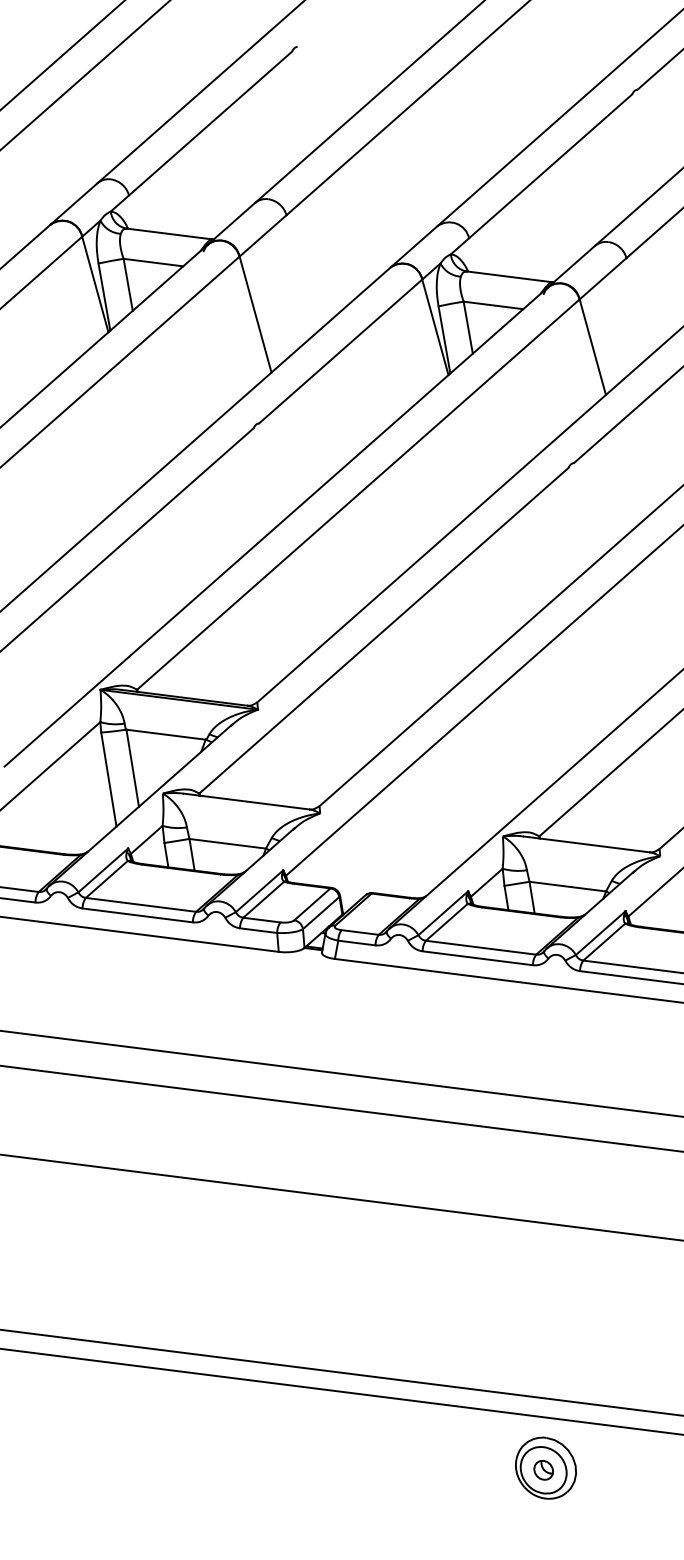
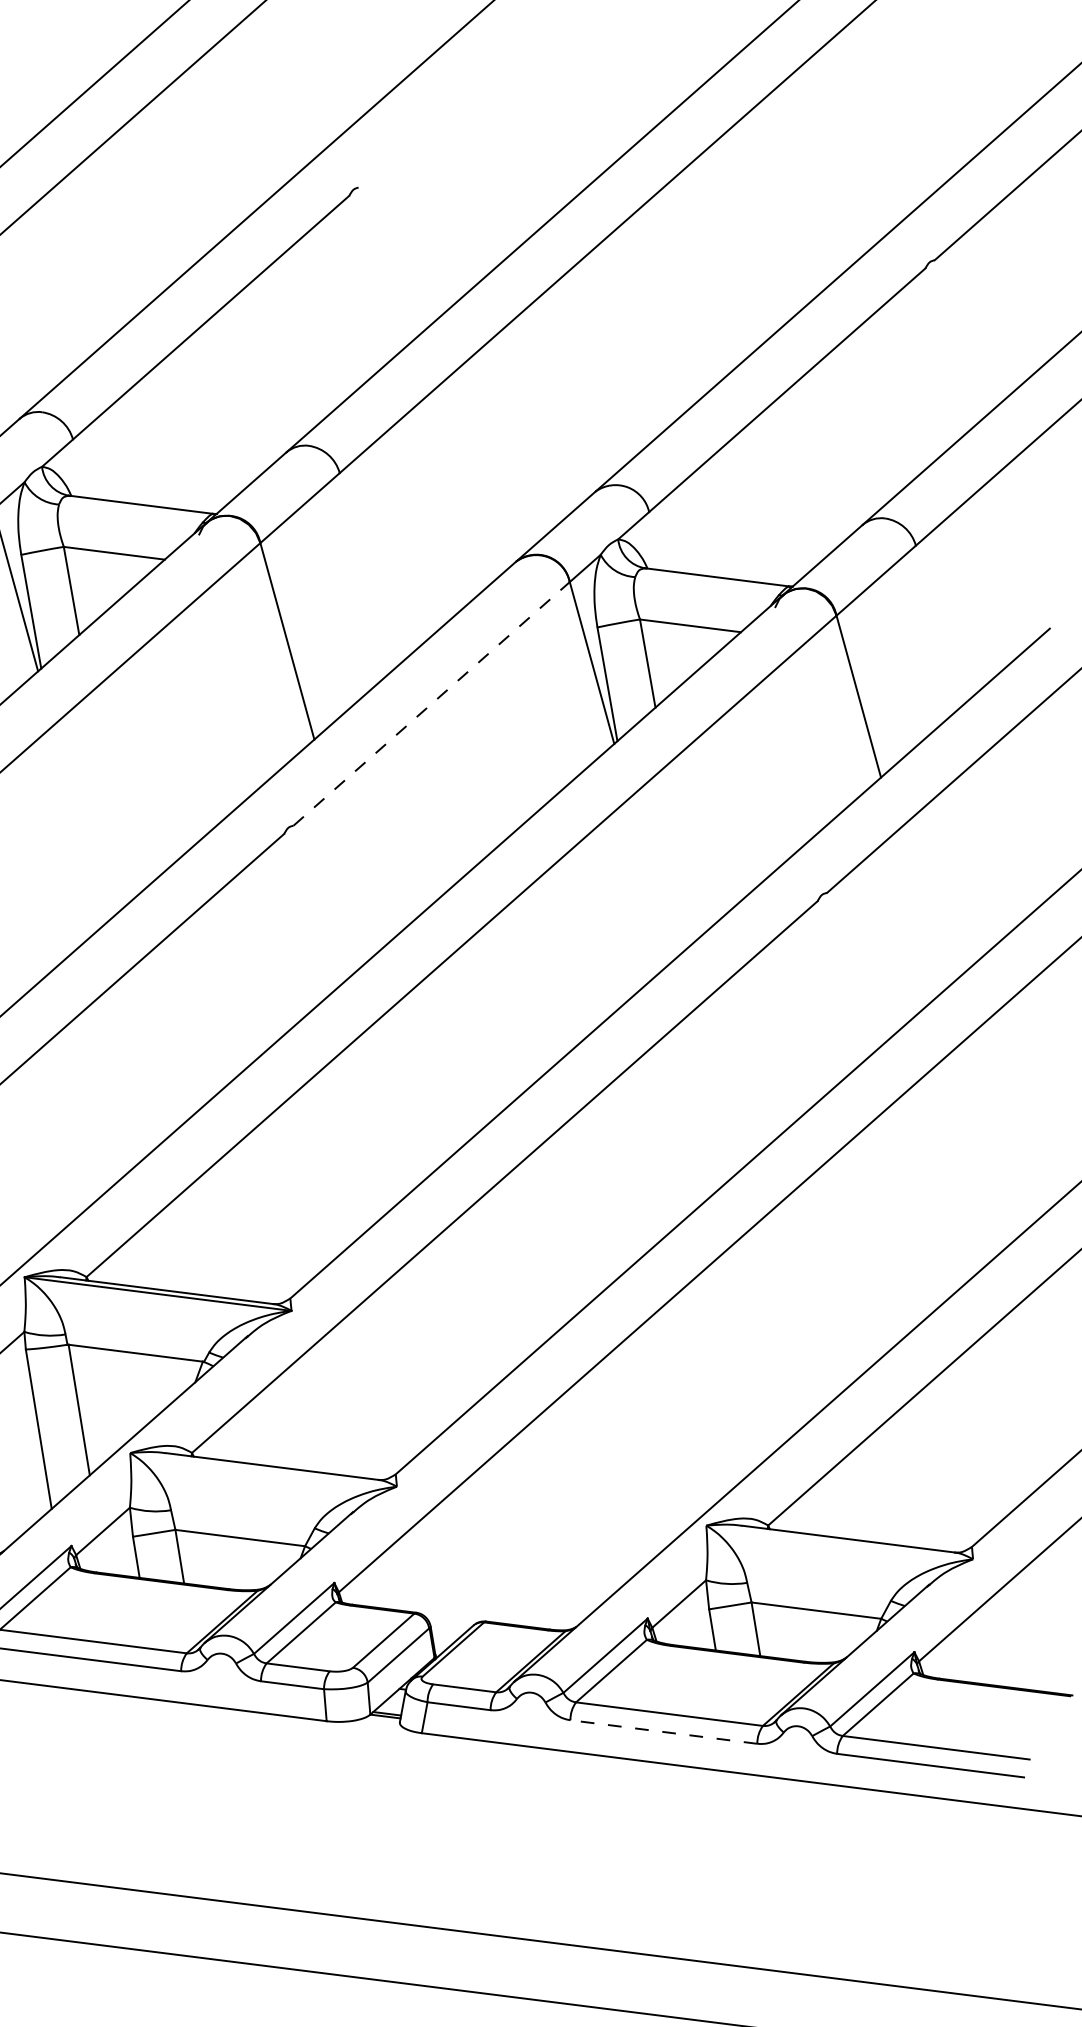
line: (340, 351) -> (431, 703), solid -> dashed
line: (477, 958) -> (663, 1732), solid -> dashed

